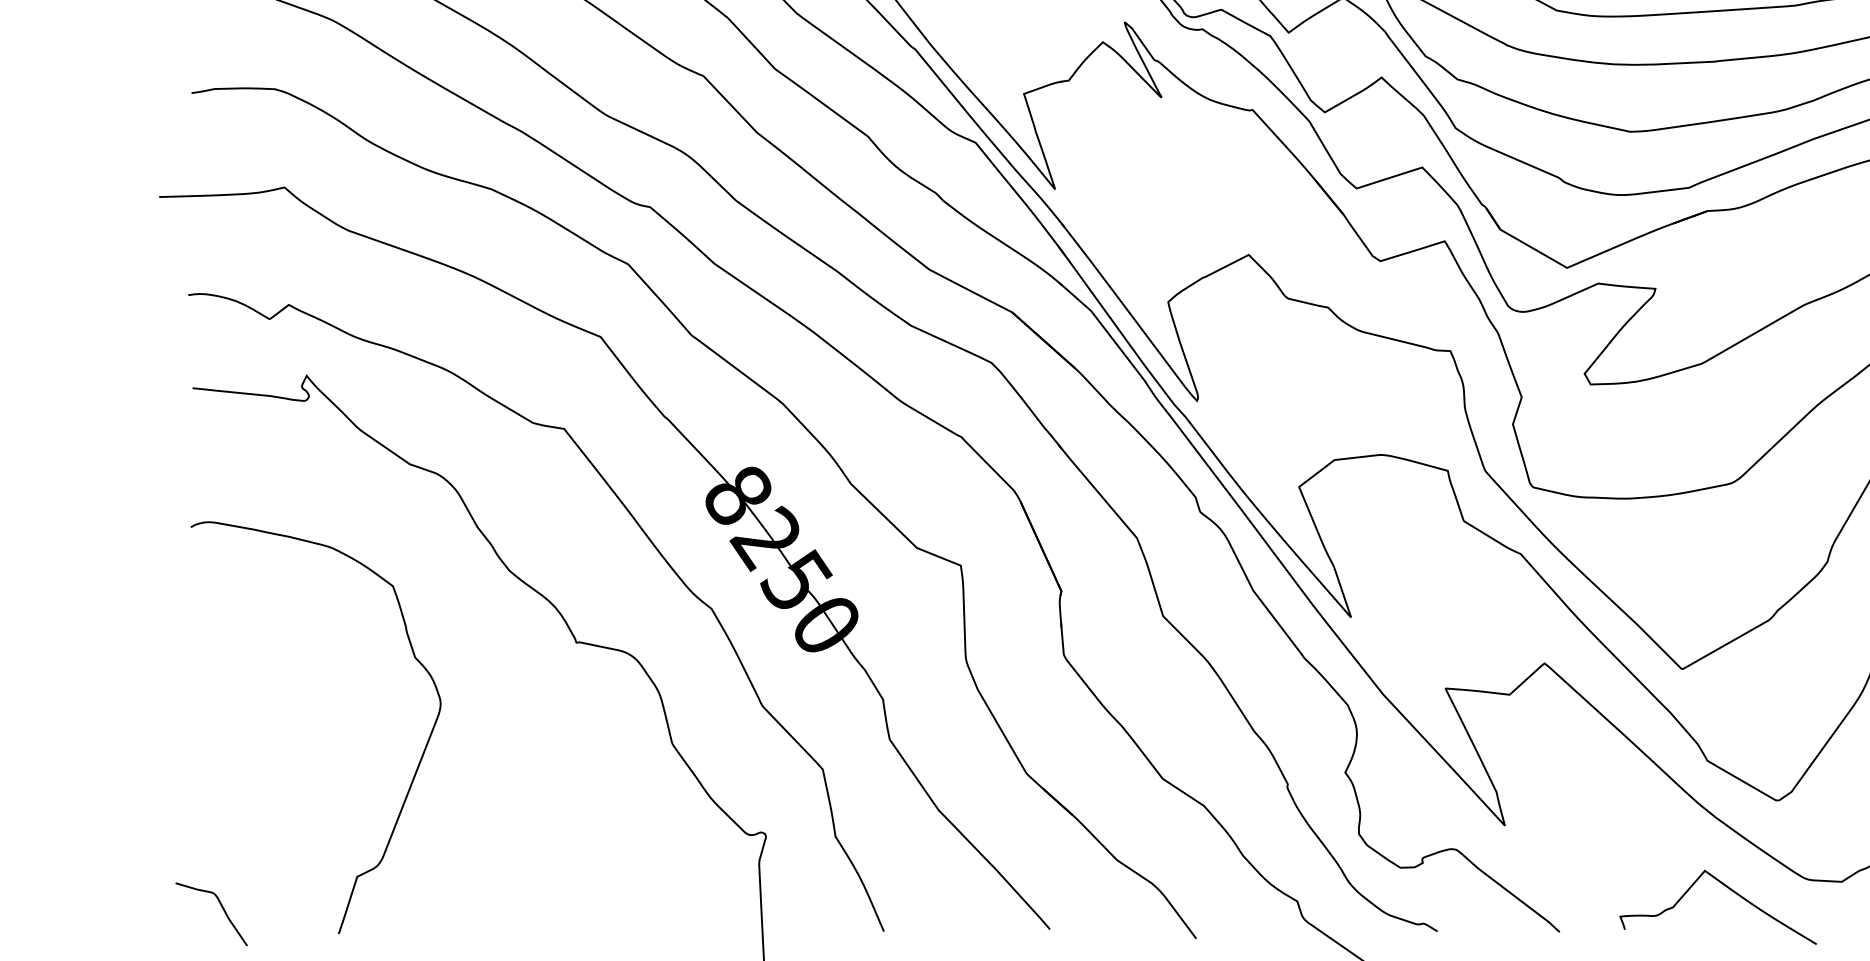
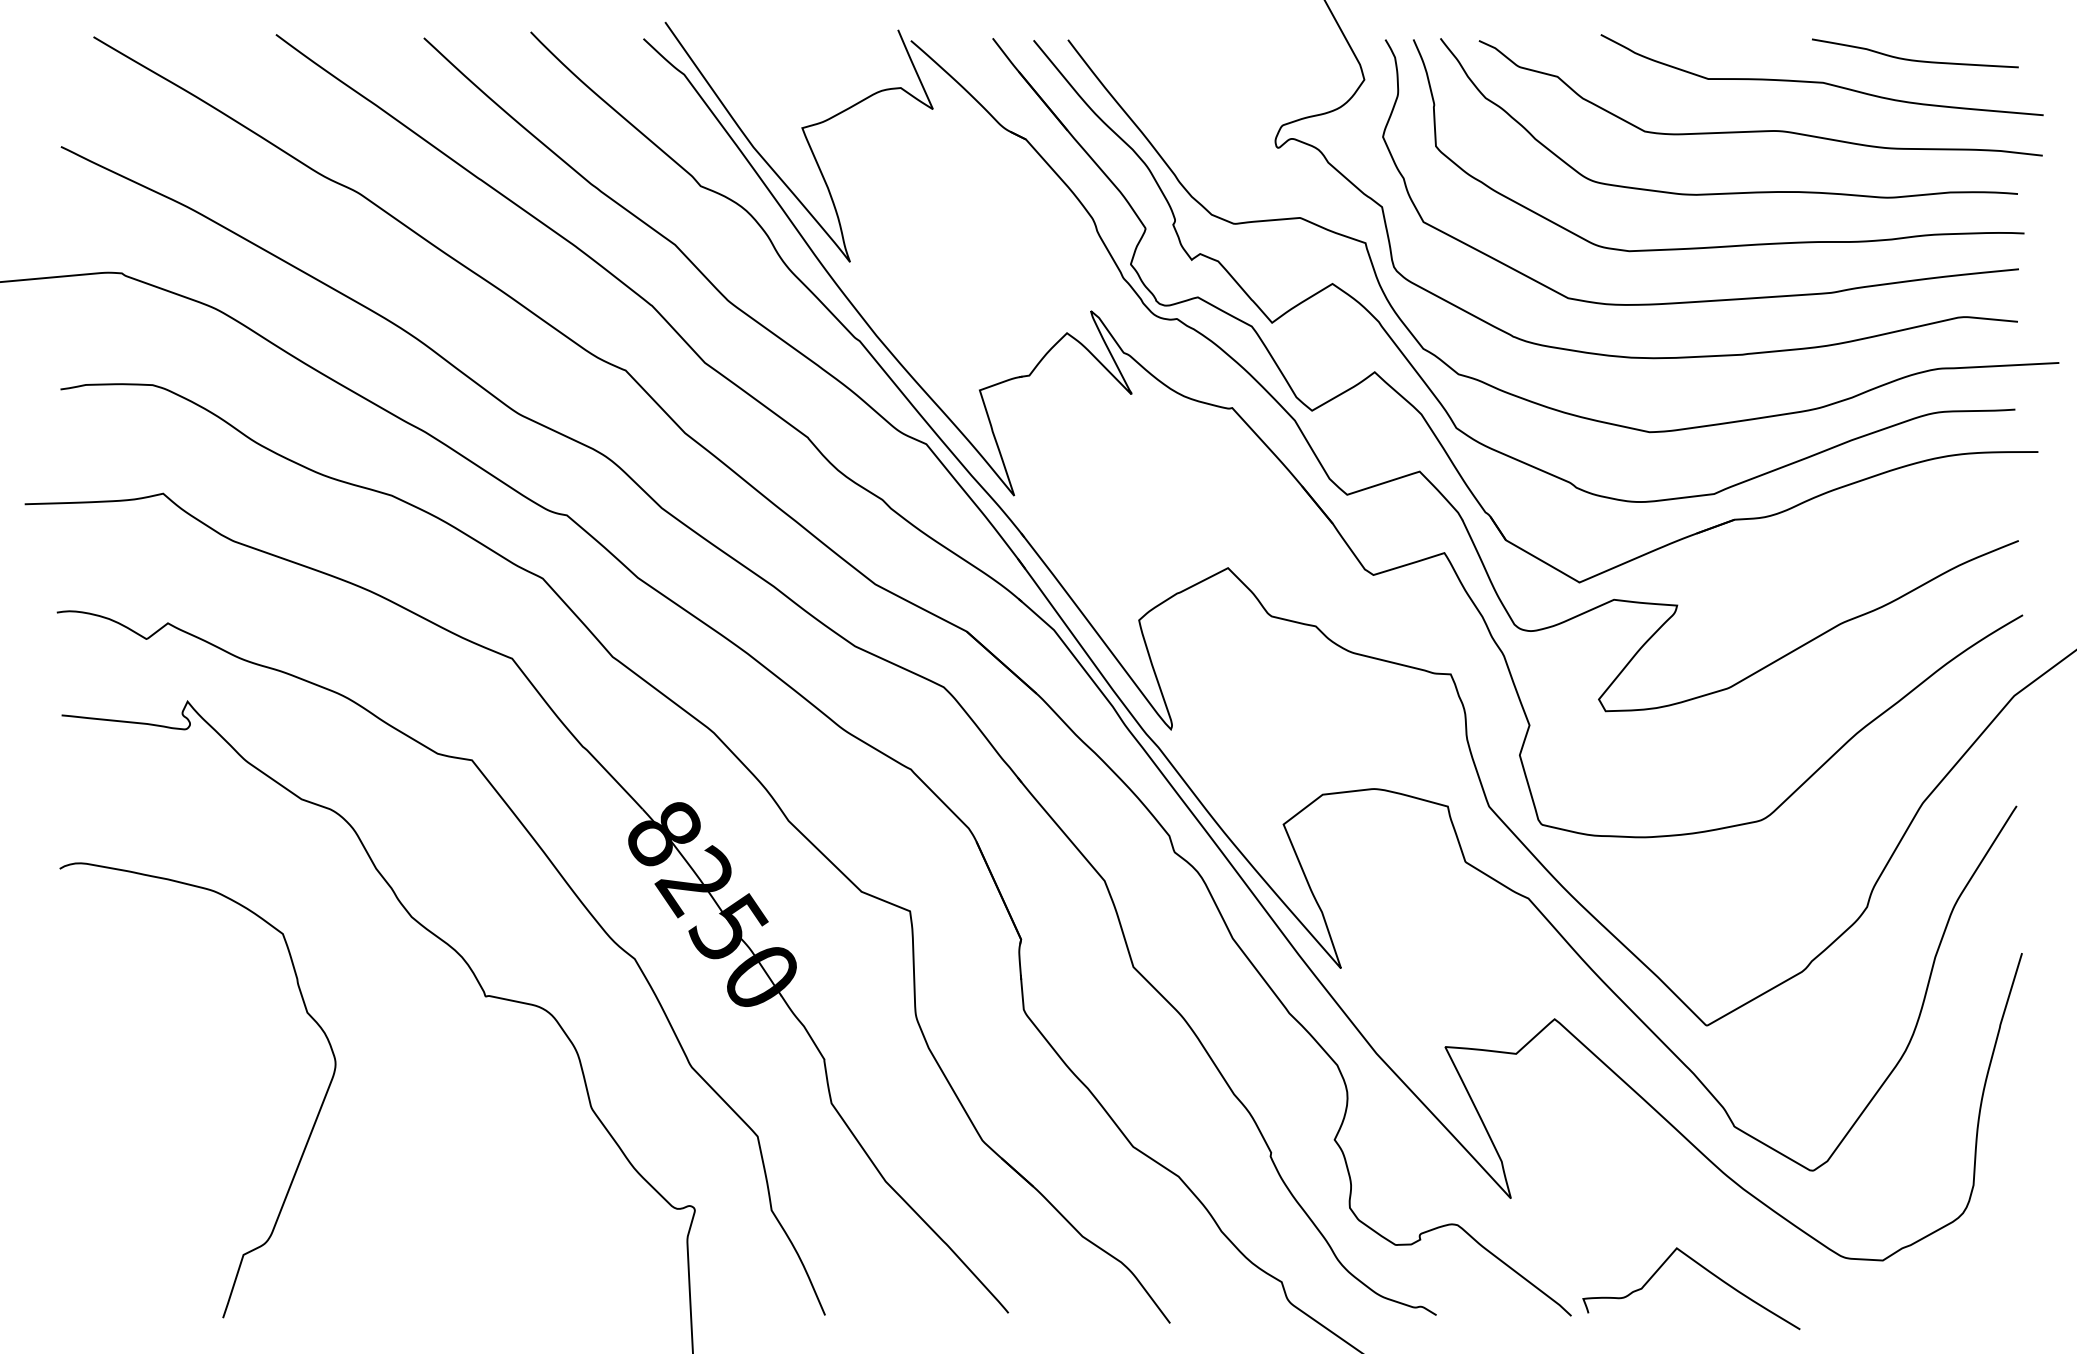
curve: (1730, 890) -> (1704, 1269), moved
curve: (222, 909) -> (94, 1290), removed

